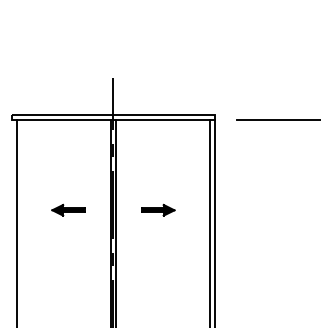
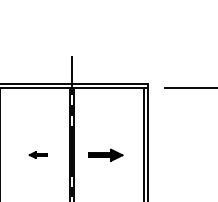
part: (68, 209) -> (38, 154), size x0.7
part: (158, 209) -> (105, 154), size x1.4

